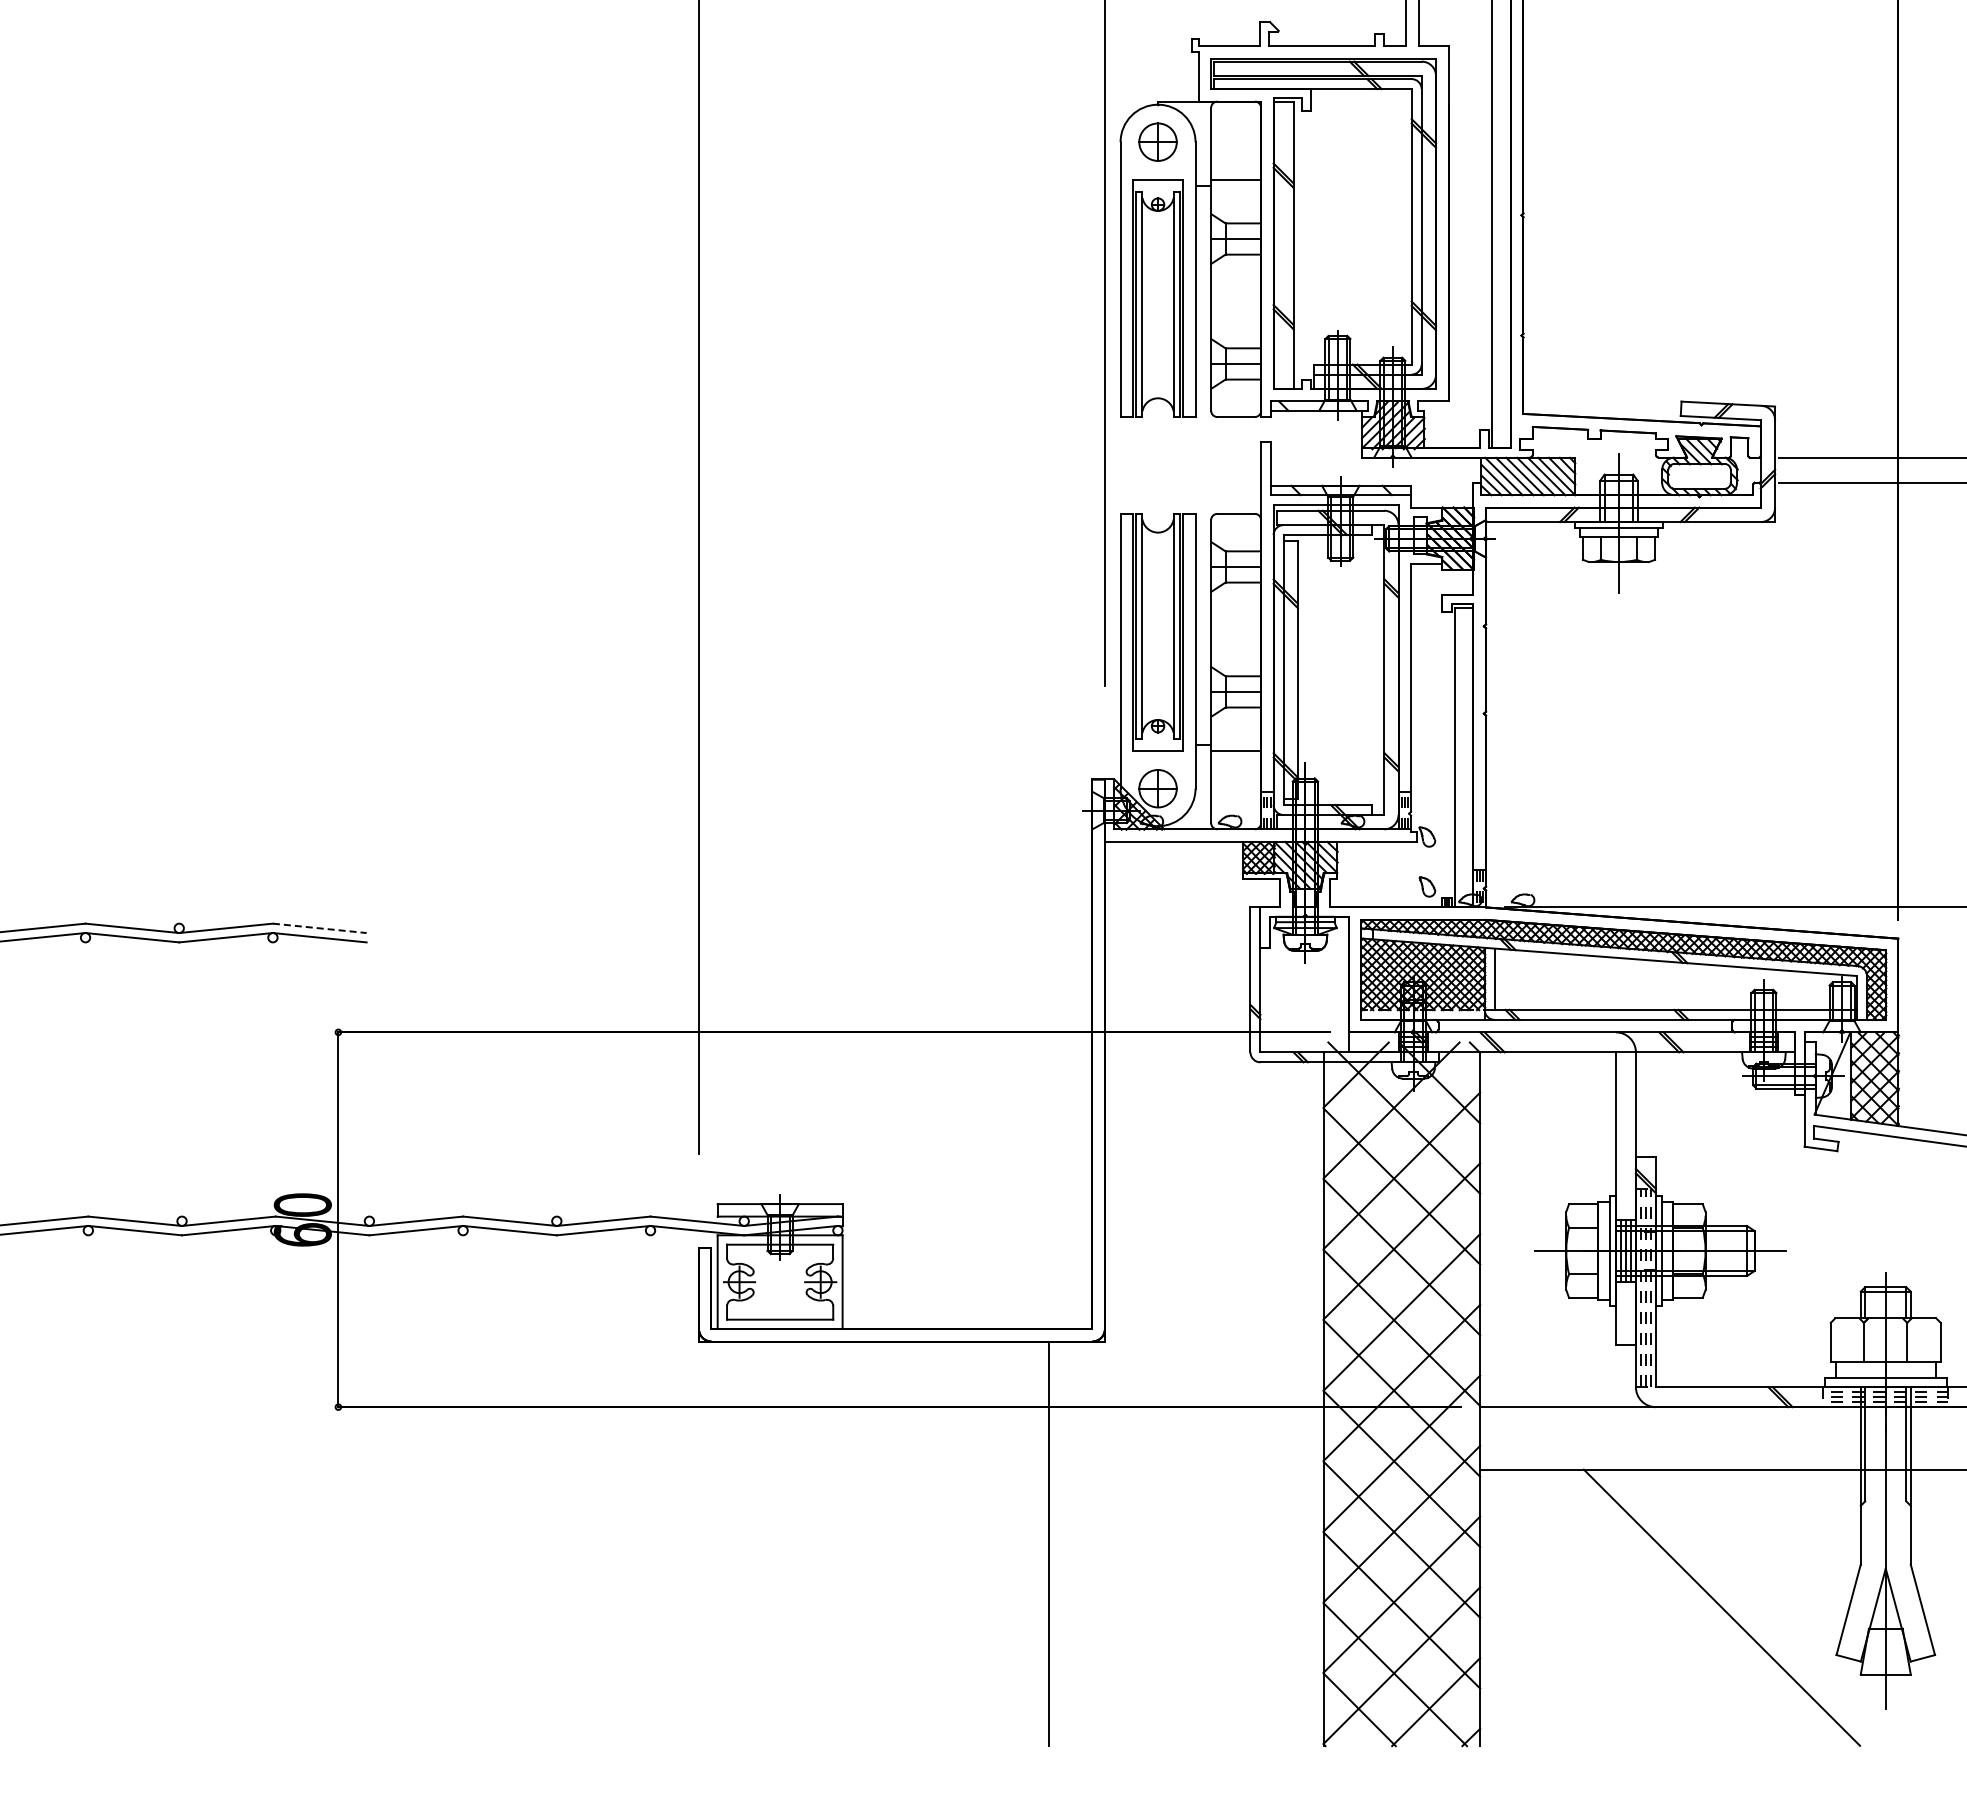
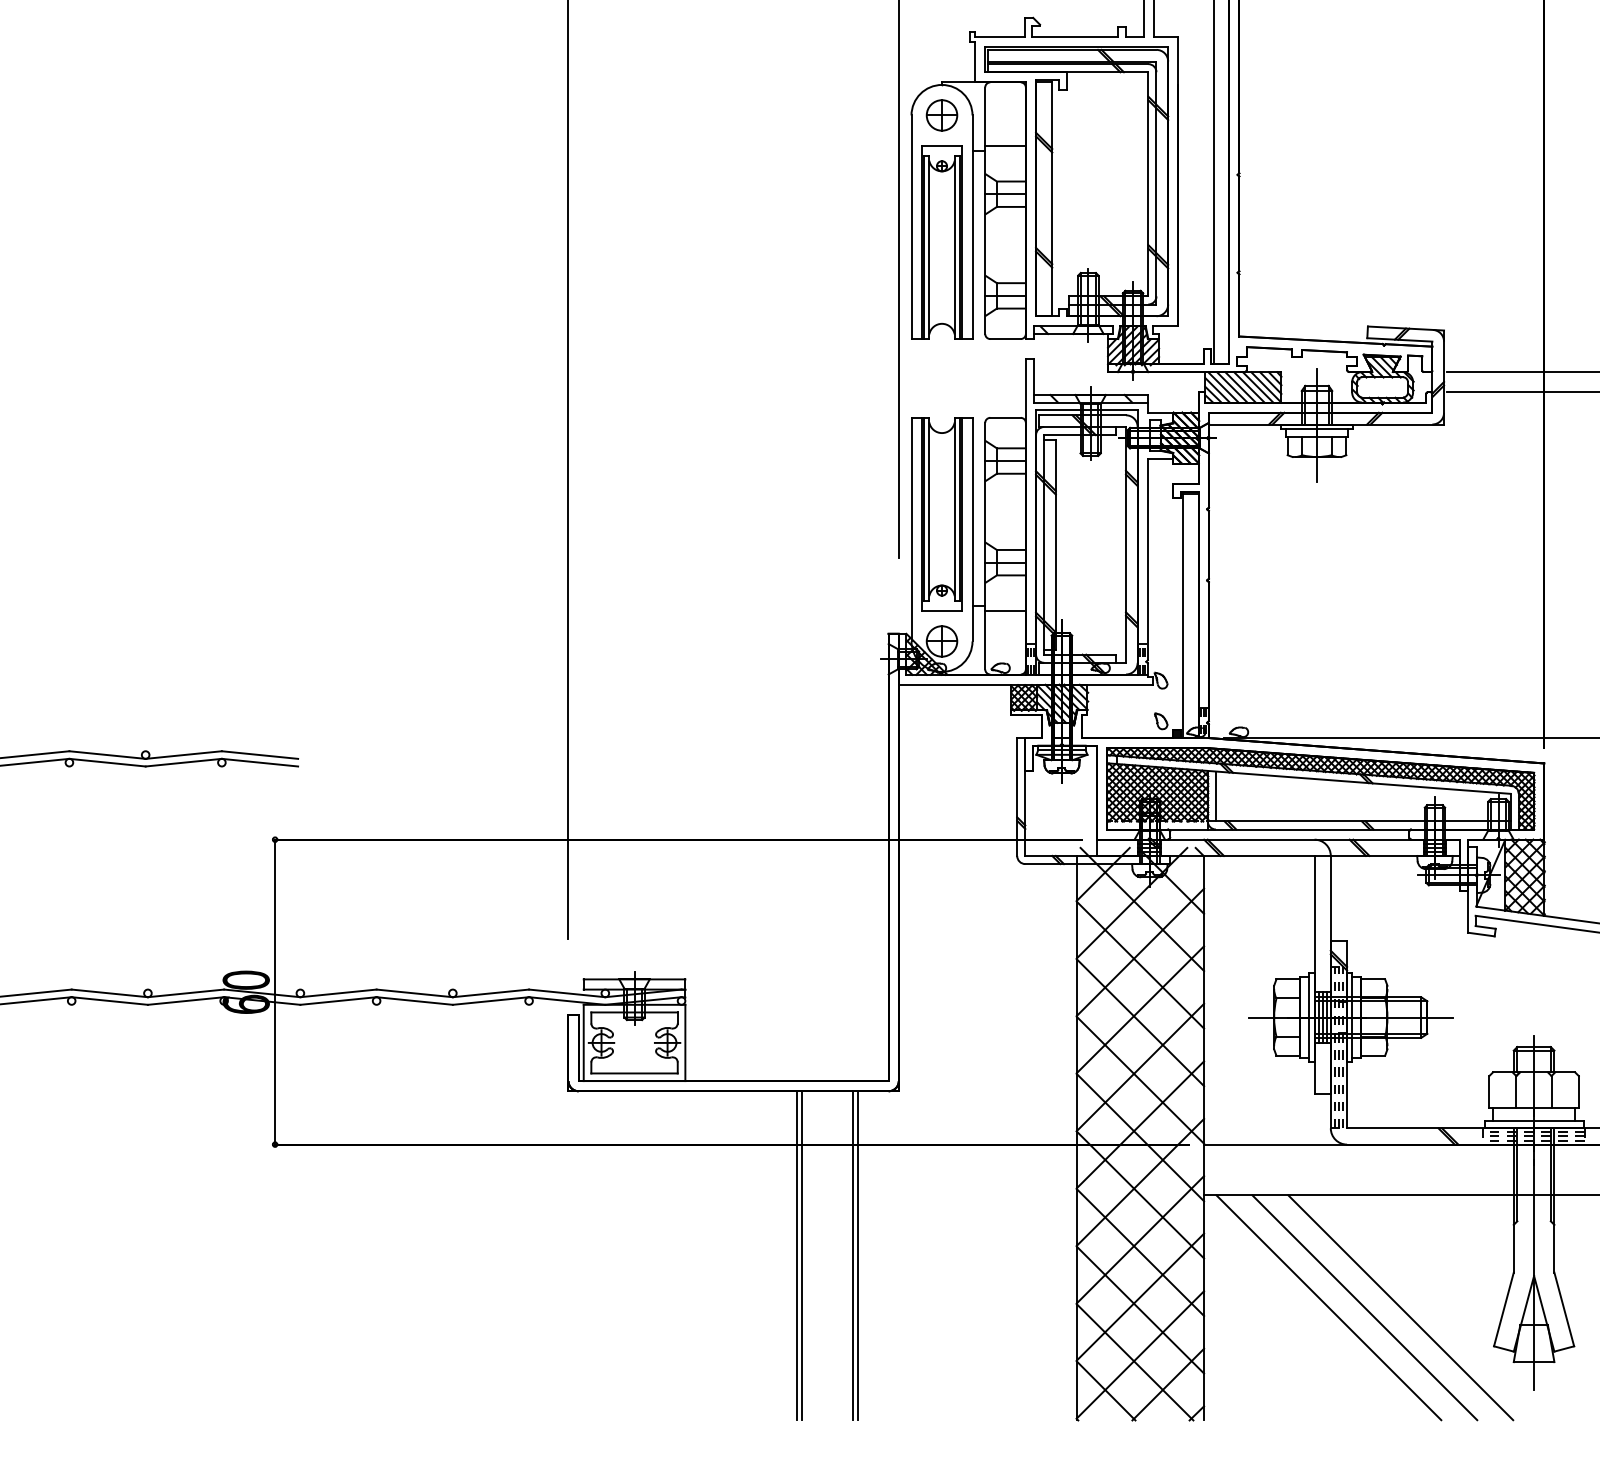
line: (320, 928) -> (260, 755), dashed -> solid
line: (980, 1543) -> (797, 1255), added
line: (986, 1543) -> (802, 1255), added
line: (1054, 1543) -> (857, 1255), added
line: (1633, 1607) -> (1328, 1307), added
line: (1677, 1607) -> (1364, 1307), added

